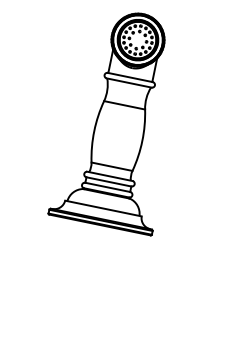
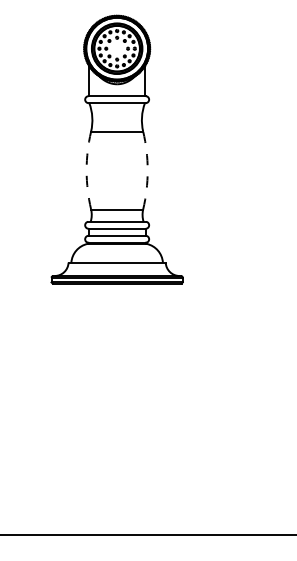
arc: (94, 131) -> (86, 170), solid -> dashed
arc: (142, 140) -> (147, 170), solid -> dashed

